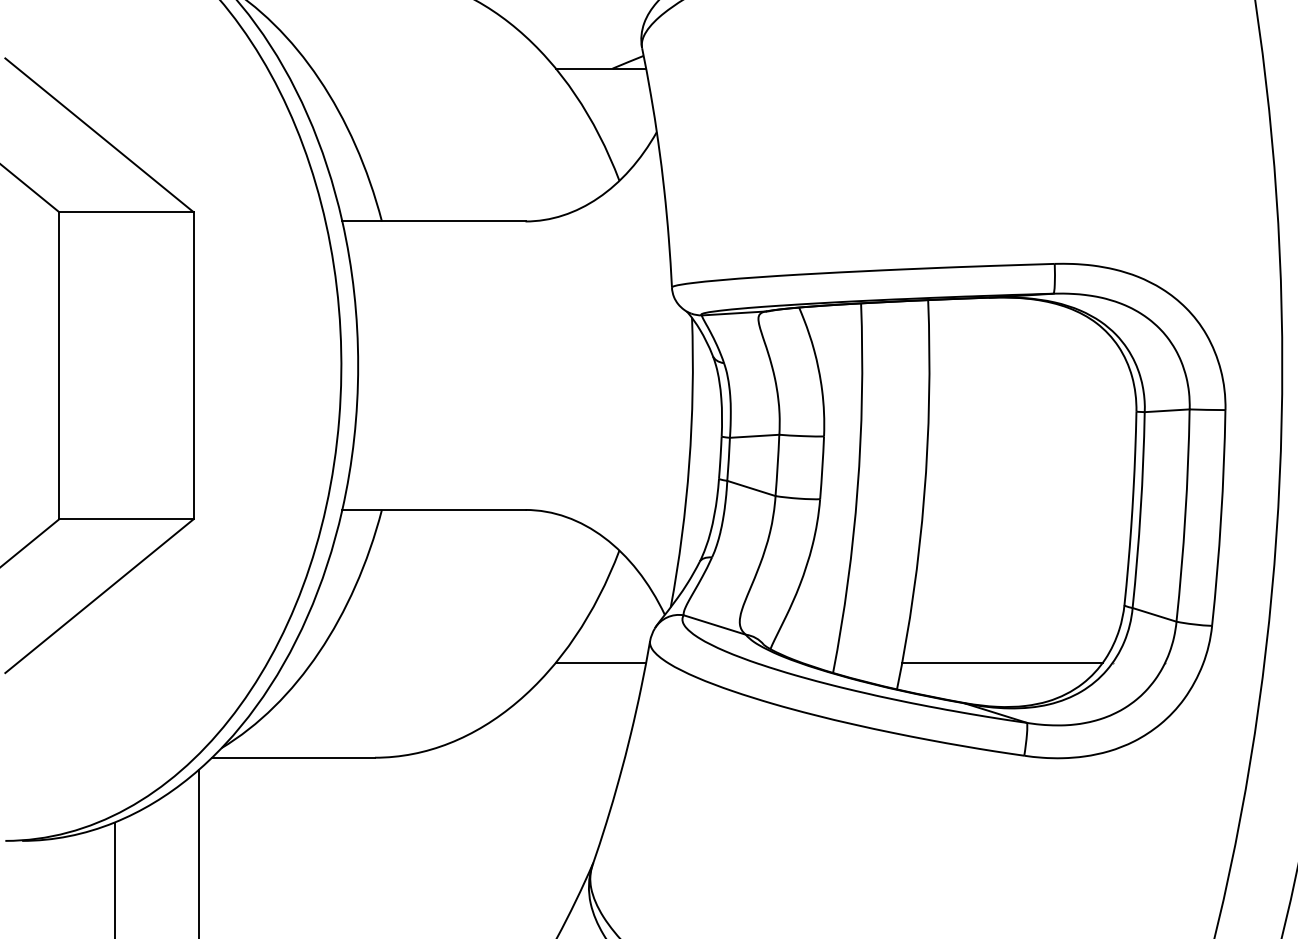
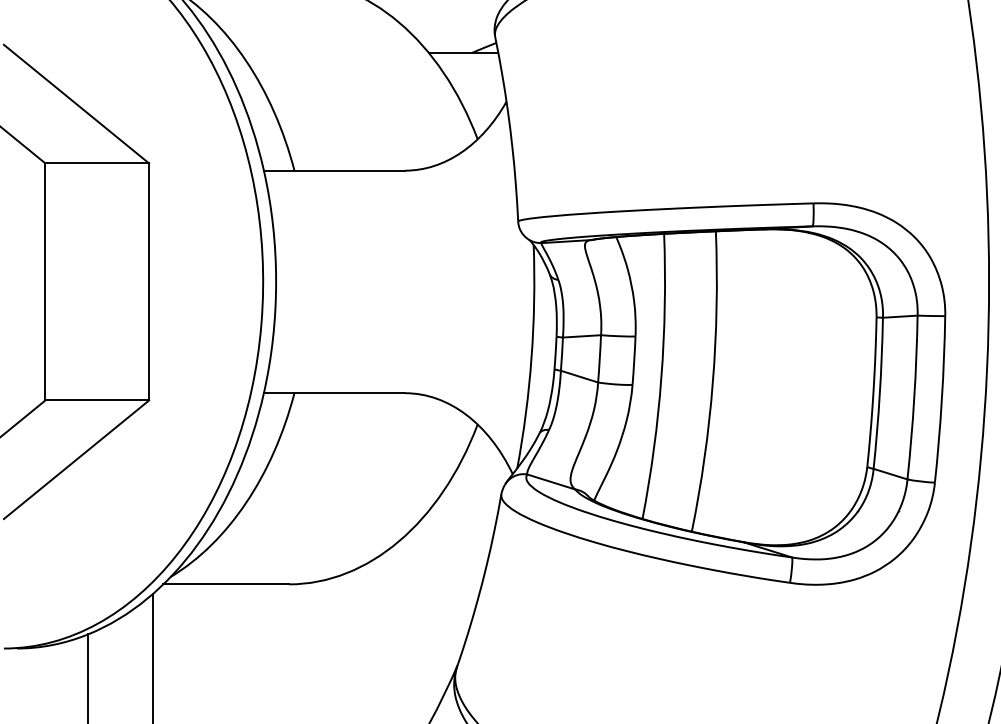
line: (600, 662) -> (463, 510), removed
line: (1002, 662) -> (773, 510), removed

